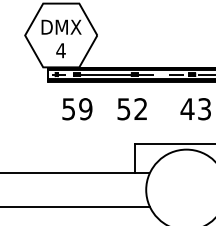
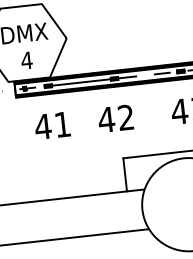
text: (76, 109) -> (52, 126), 59 -> 41
text: (123, 109) -> (106, 120), 52 -> 42

